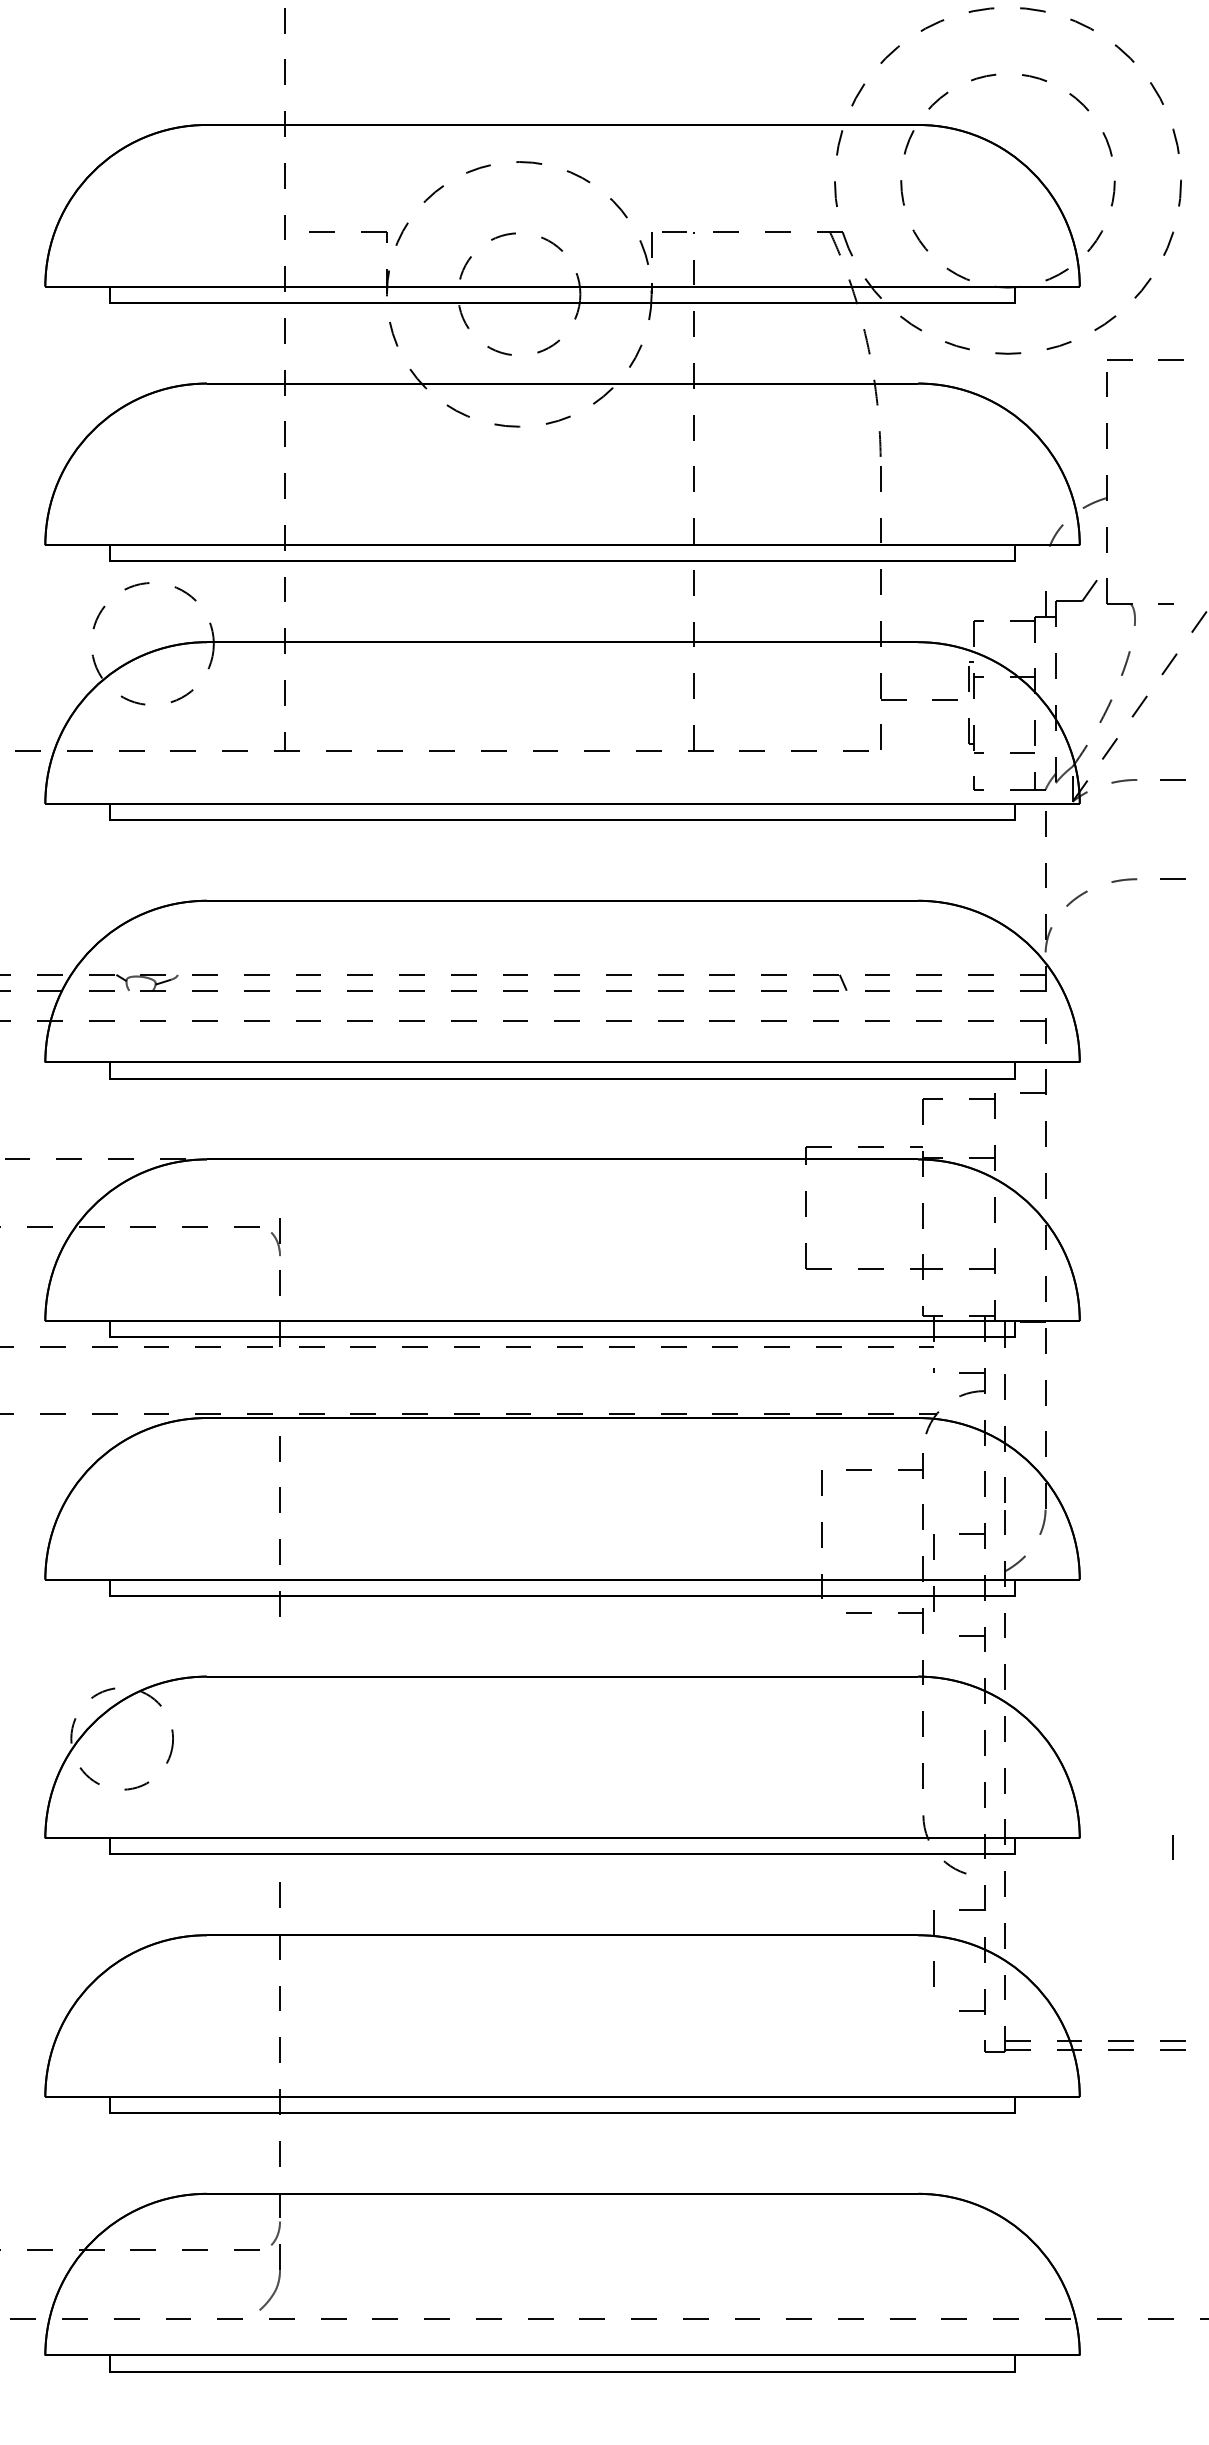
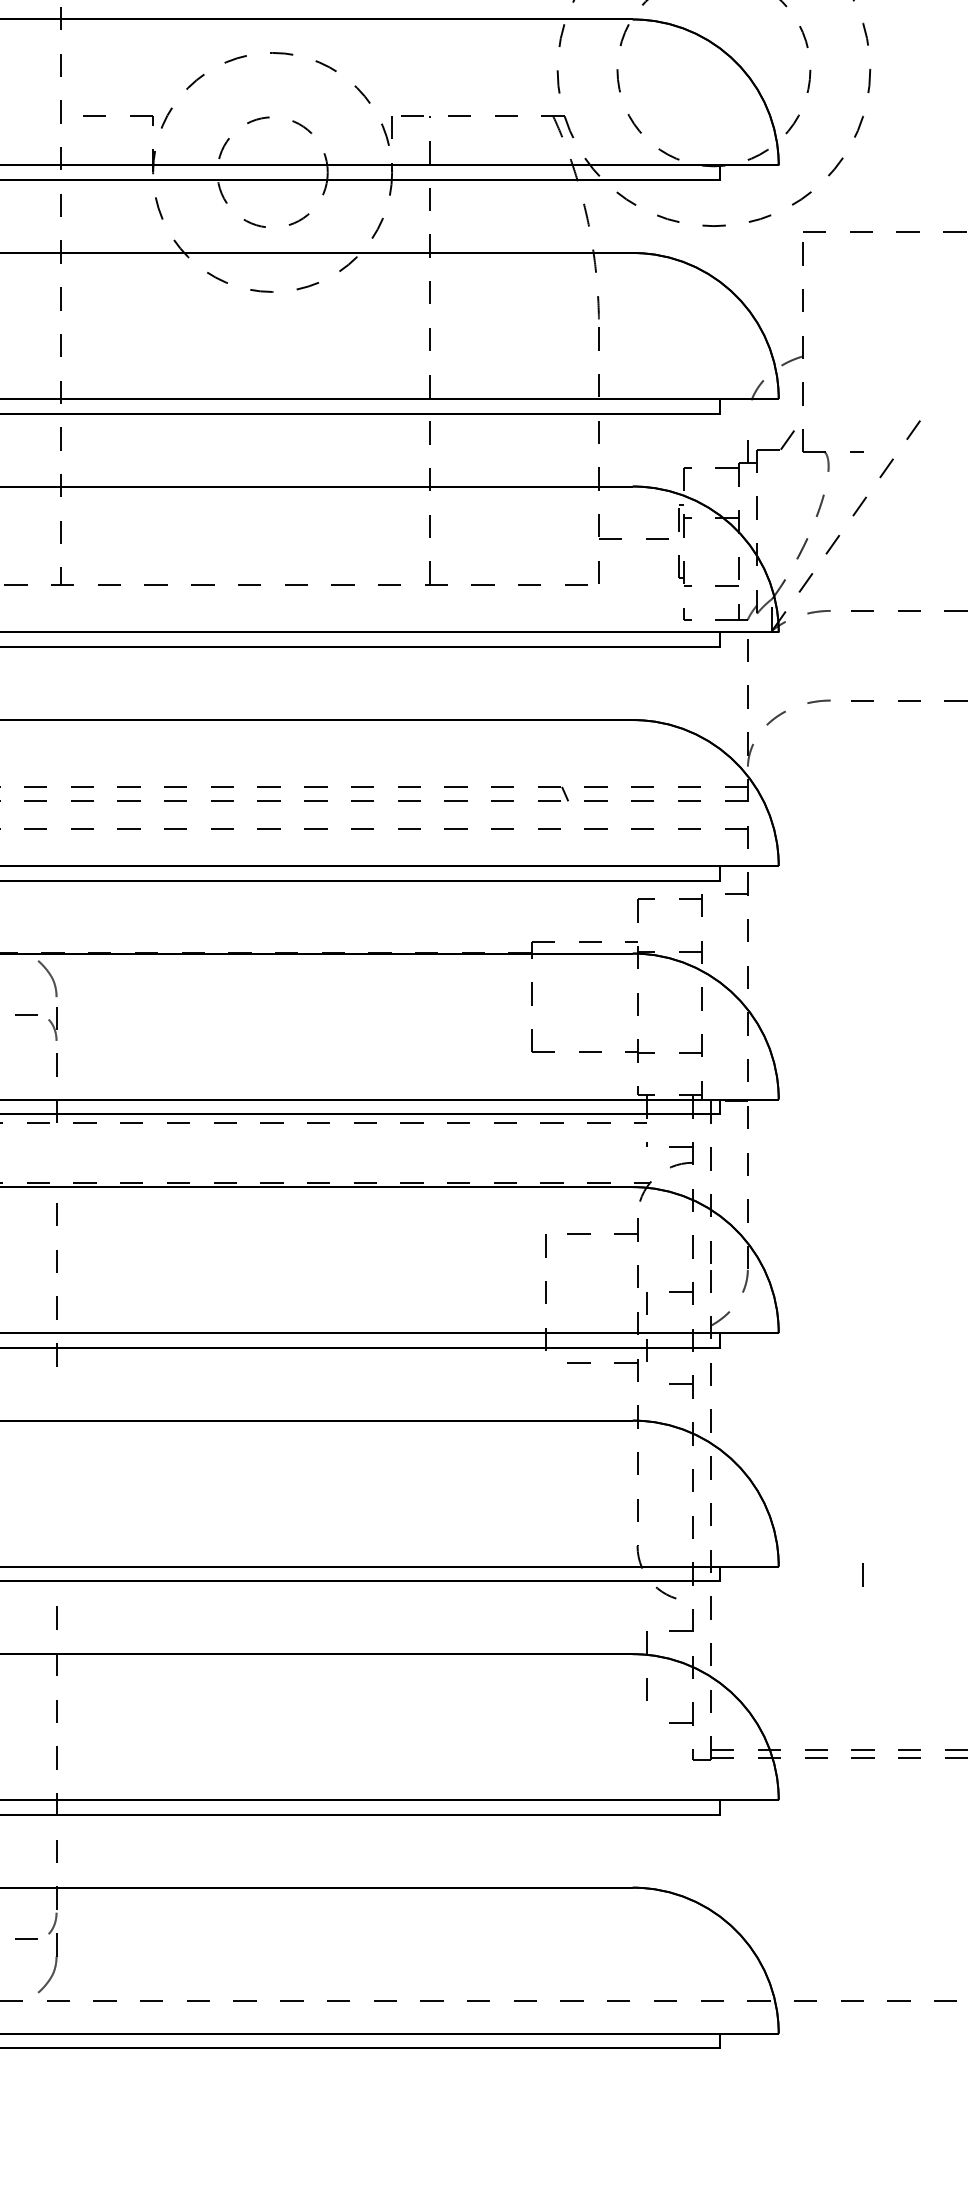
part: (269, 1187) -> (47, 978), added

